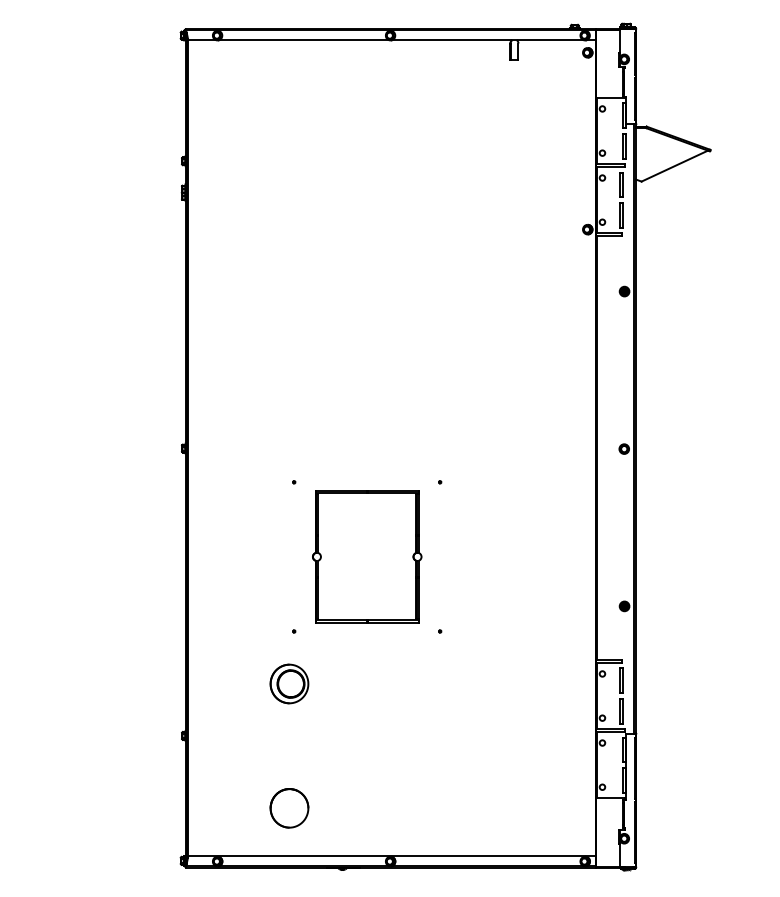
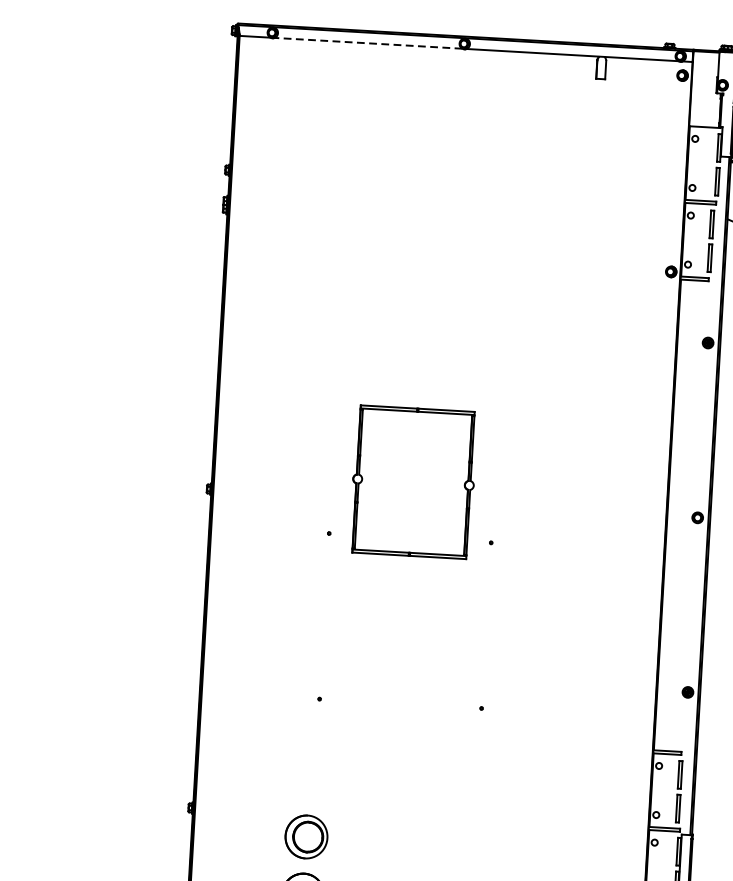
line: (304, 40) -> (368, 43), solid -> dashed
part: (367, 556) -> (413, 481), moved
part: (289, 683) -> (306, 836), moved

